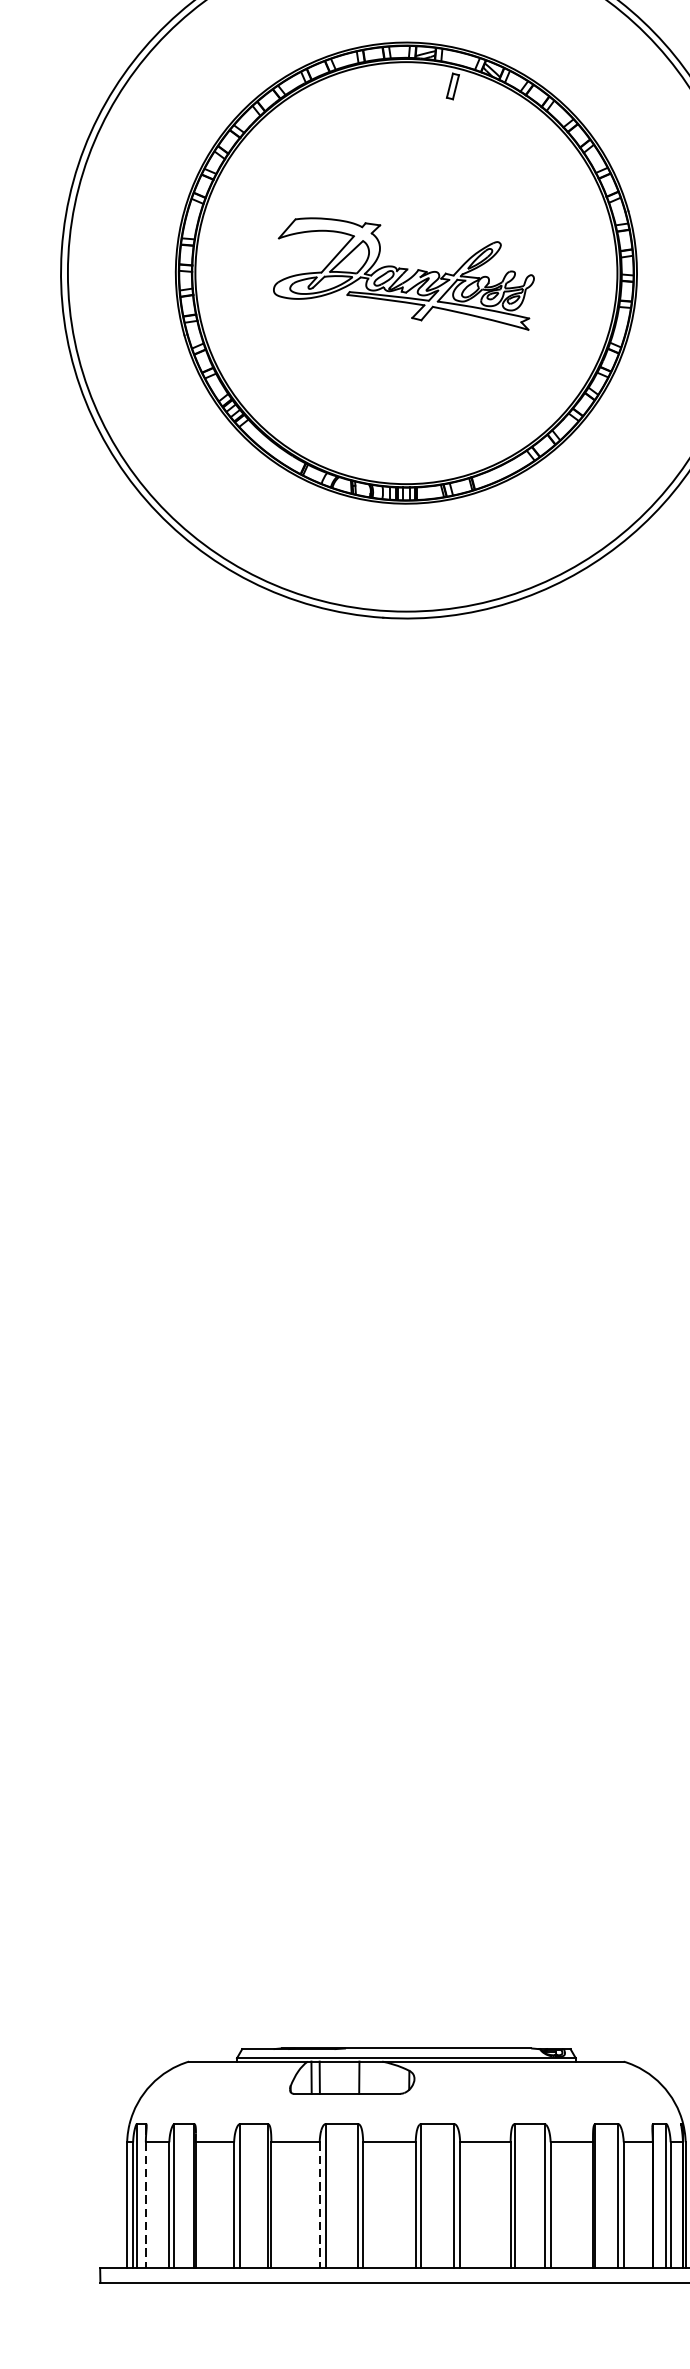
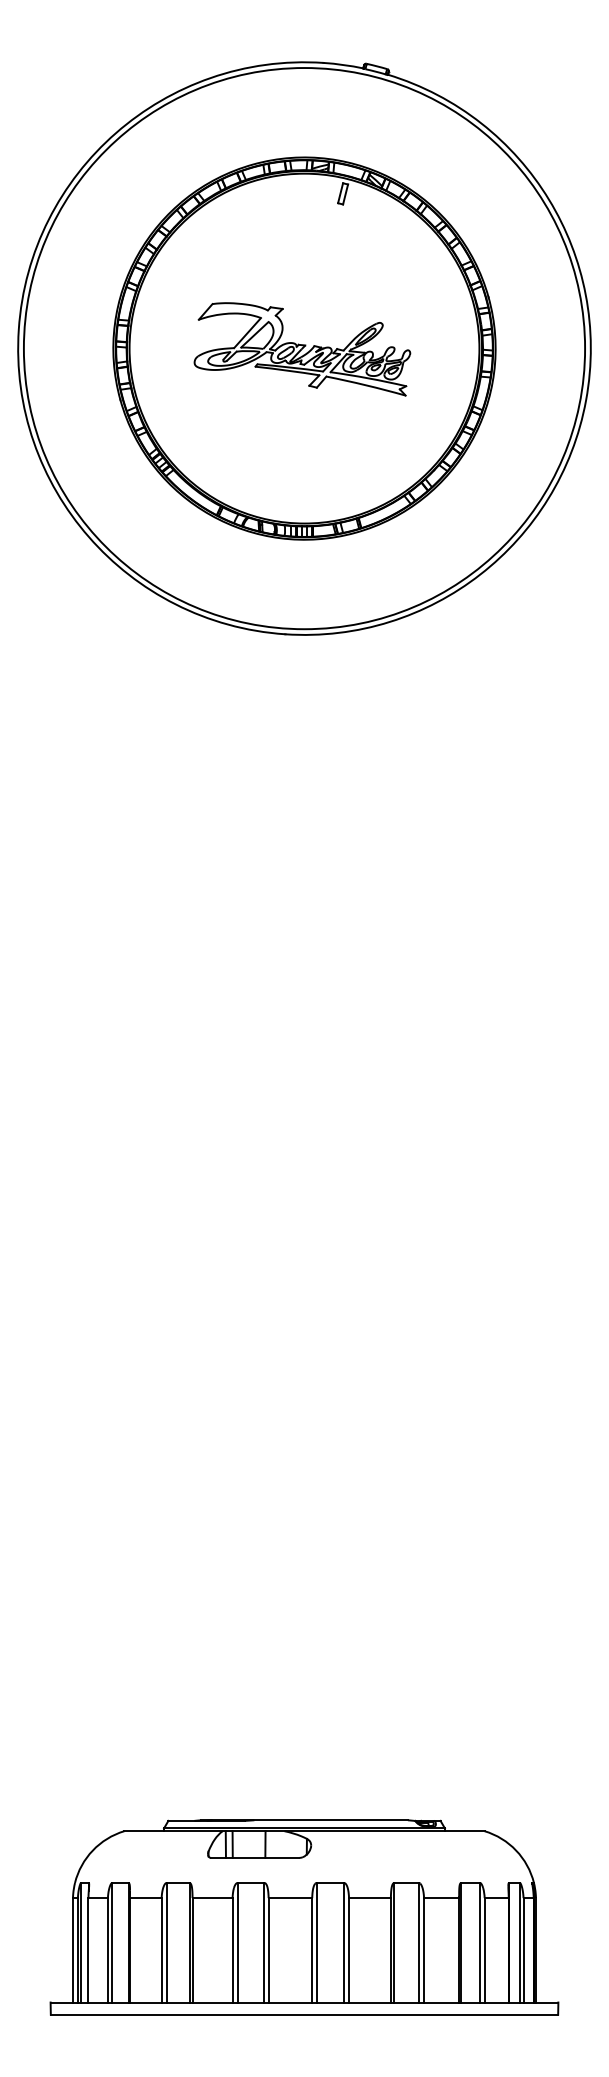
line: (145, 2205) -> (88, 1950), dashed -> solid
line: (319, 2205) -> (232, 1950), dashed -> solid

